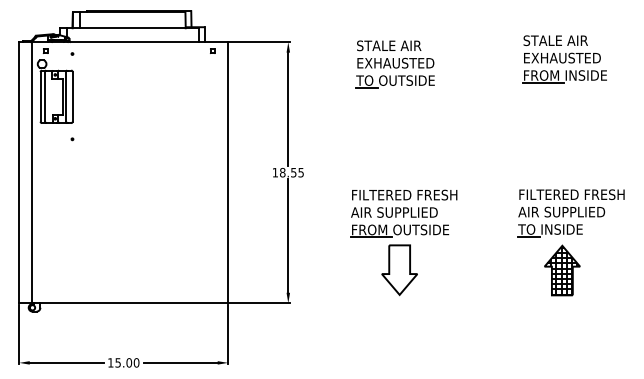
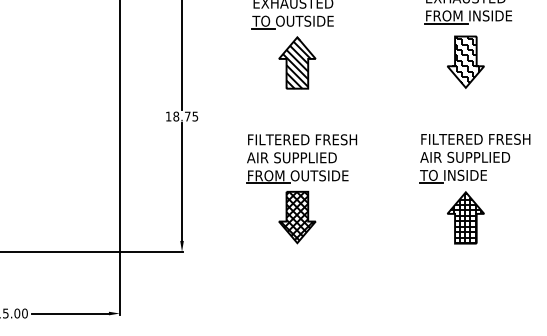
part: (399, 120) -> (297, 62), added
part: (562, 120) -> (465, 62), added
text: (293, 172) -> (187, 116), 18.55 -> 18.75
hatch: (399, 268) -> (297, 215), added

